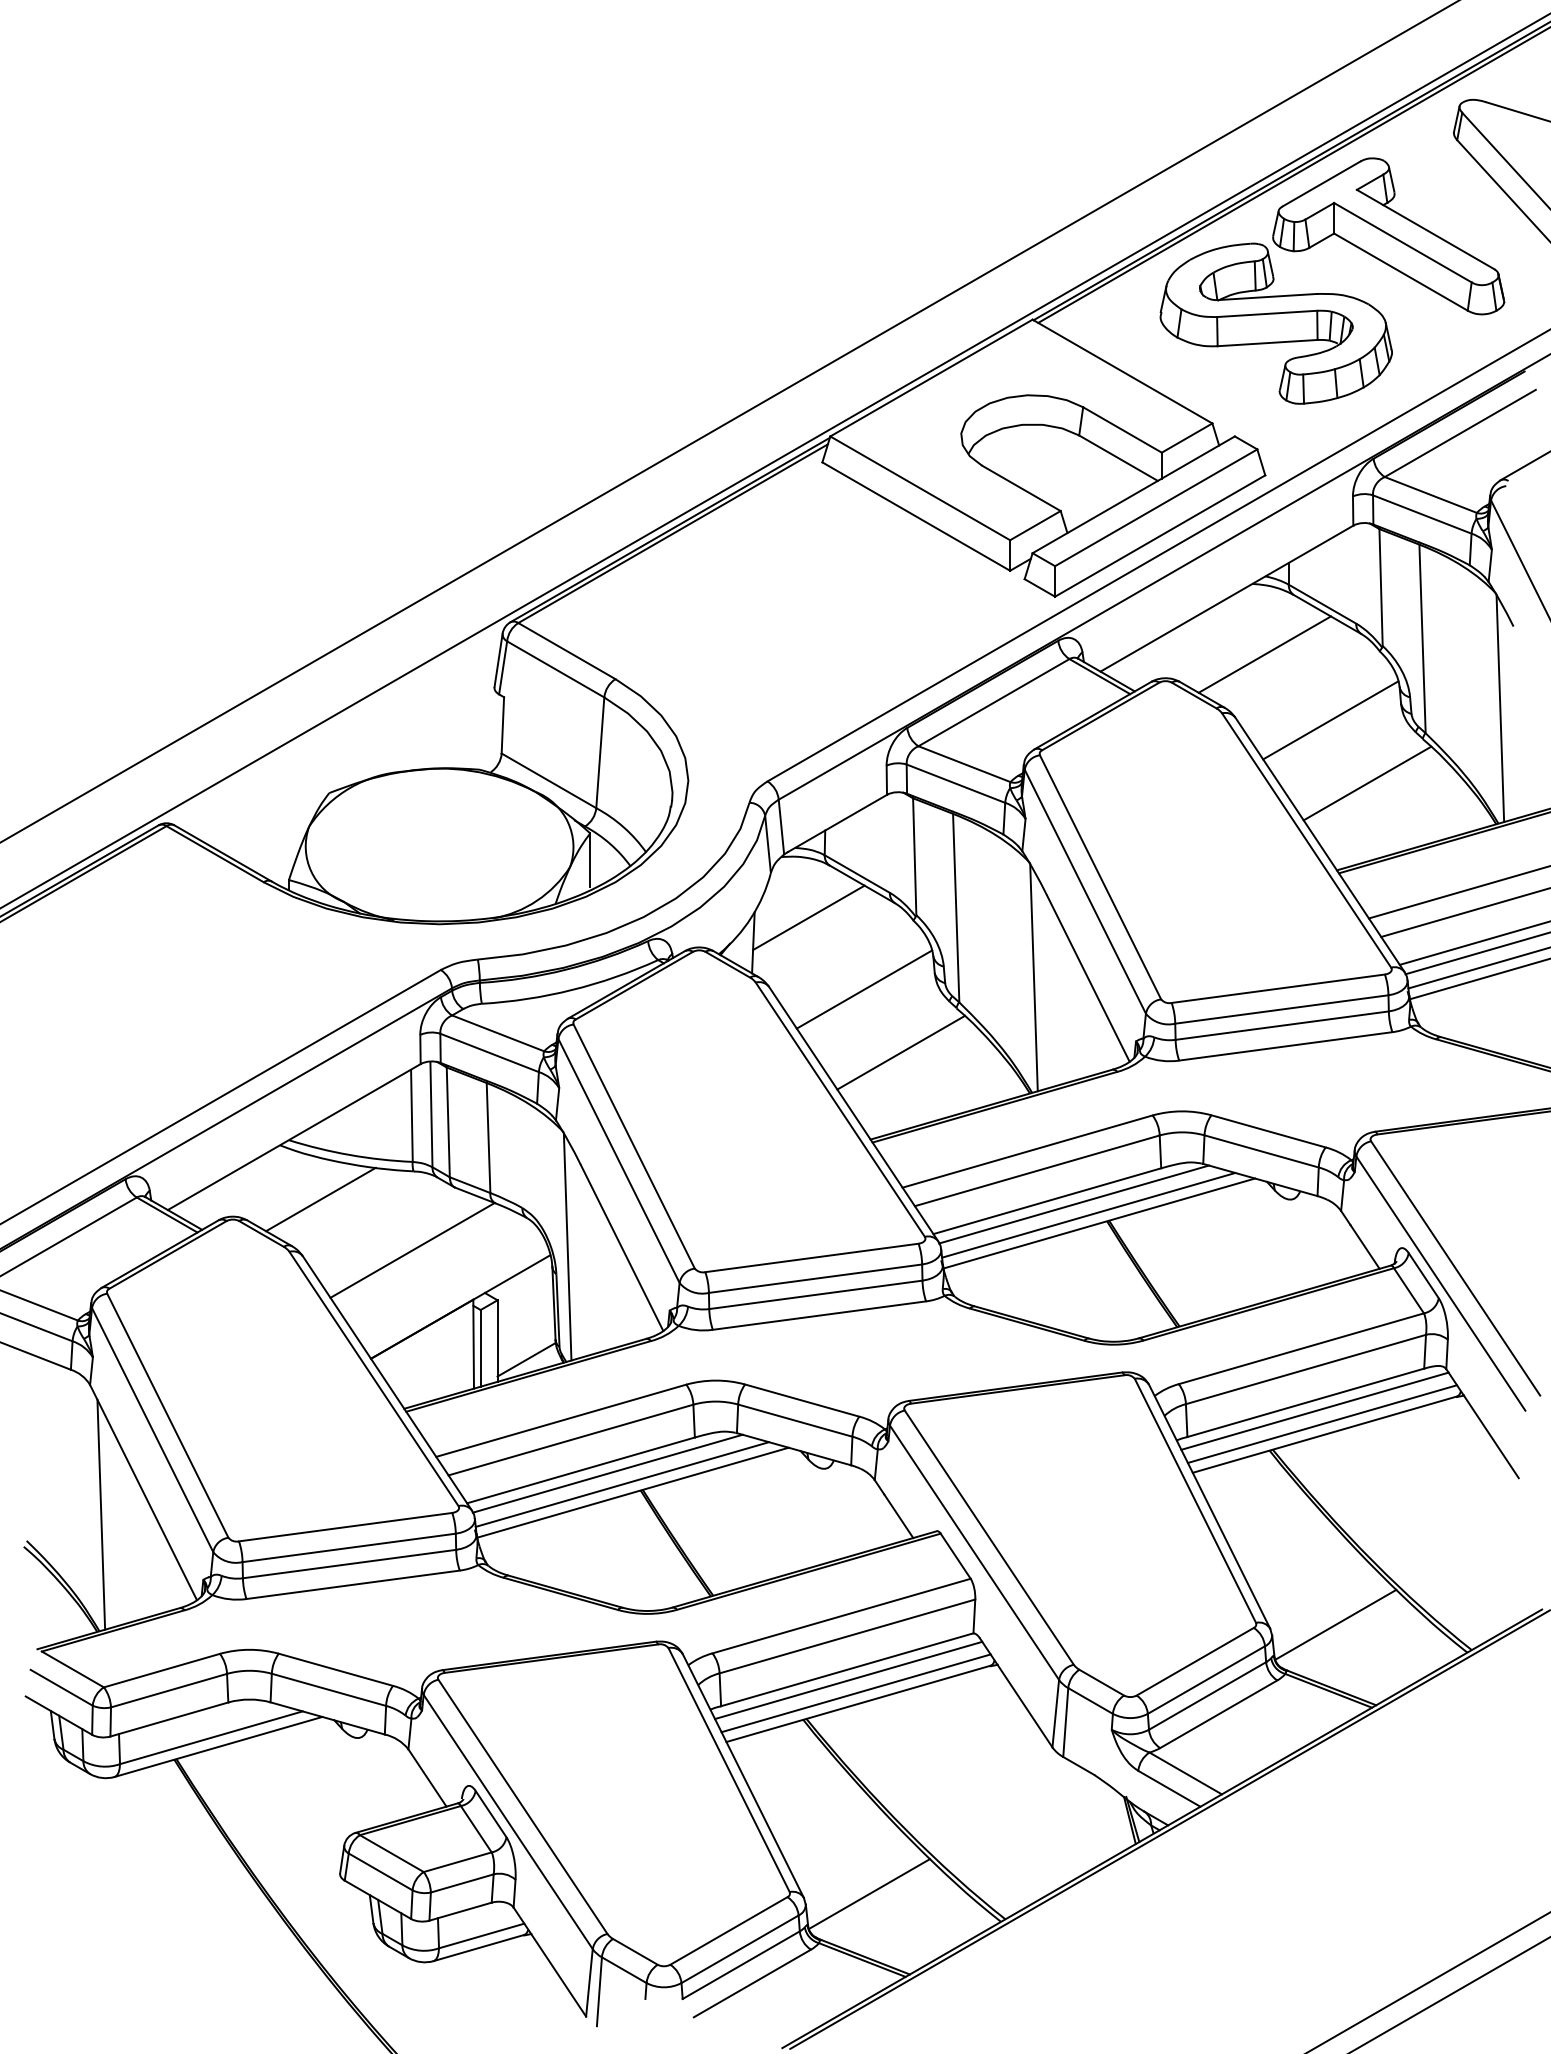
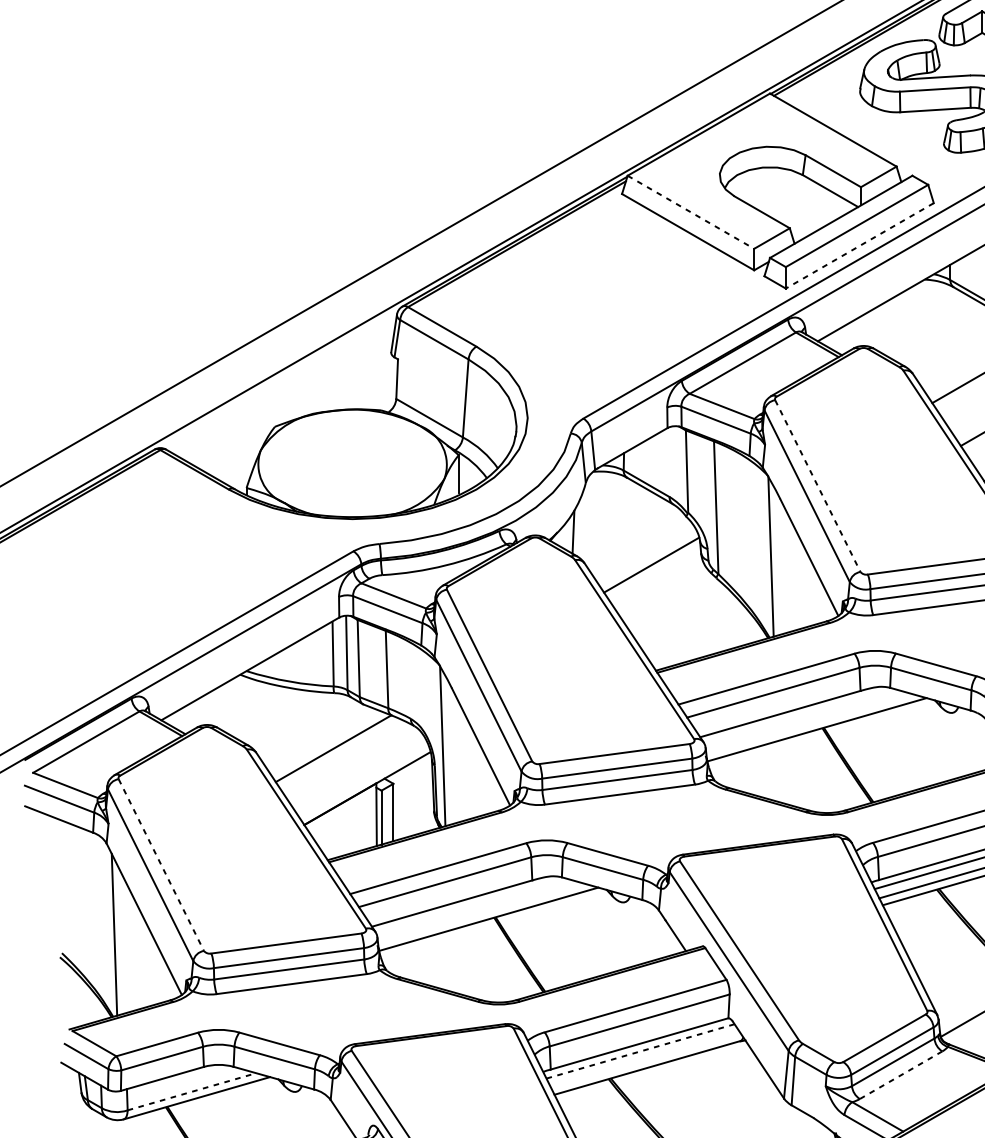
line: (920, 488) -> (691, 212), solid -> dashed
line: (1159, 536) -> (859, 246), solid -> dashed
line: (1264, 654) -> (933, 329), removed
line: (1100, 877) -> (817, 486), solid -> dashed
line: (808, 917) -> (612, 514), removed
line: (901, 1052) -> (677, 609), removed
line: (320, 1199) -> (268, 712), removed
line: (1074, 1204) -> (799, 716), removed
line: (1088, 1214) -> (809, 723), removed
line: (526, 1359) -> (413, 825), removed
line: (168, 1416) -> (161, 865), solid -> dashed
line: (607, 1473) -> (470, 905), removed
line: (622, 1484) -> (481, 913), removed
line: (848, 1680) -> (640, 1051), solid -> dashed
line: (855, 1693) -> (645, 1060), removed
line: (1218, 1714) -> (900, 1075), solid -> dashed
line: (211, 1737) -> (192, 1091), solid -> dashed

